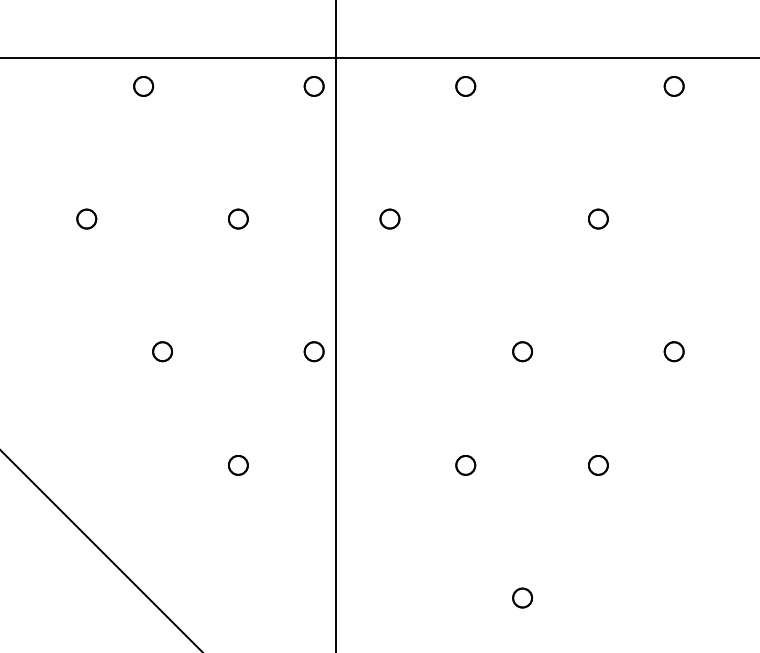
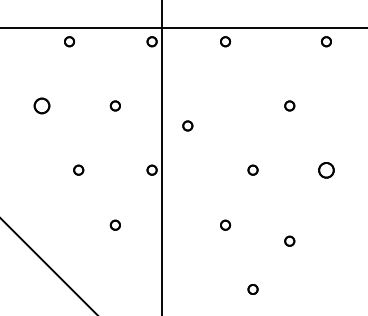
part: (85, 218) -> (41, 105), size x1.6
part: (389, 218) -> (187, 125), moved
part: (674, 350) -> (326, 169), size x1.6
part: (597, 463) -> (289, 240), moved

